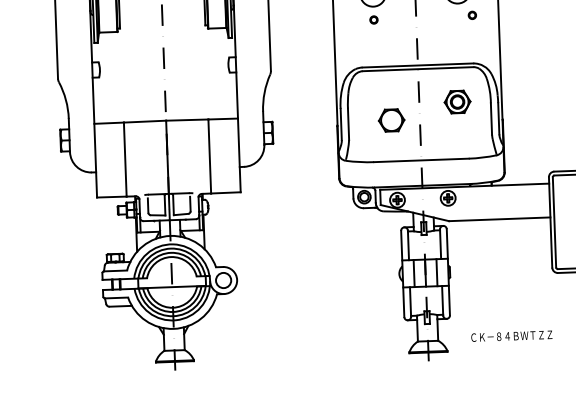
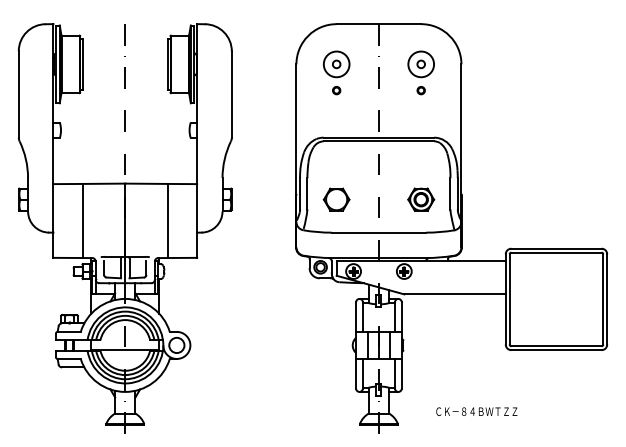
part: (471, 15) -> (420, 90), moved
part: (457, 101) -> (421, 199), moved
part: (391, 120) -> (336, 199), moved
text: (511, 336) -> (476, 411), moved

